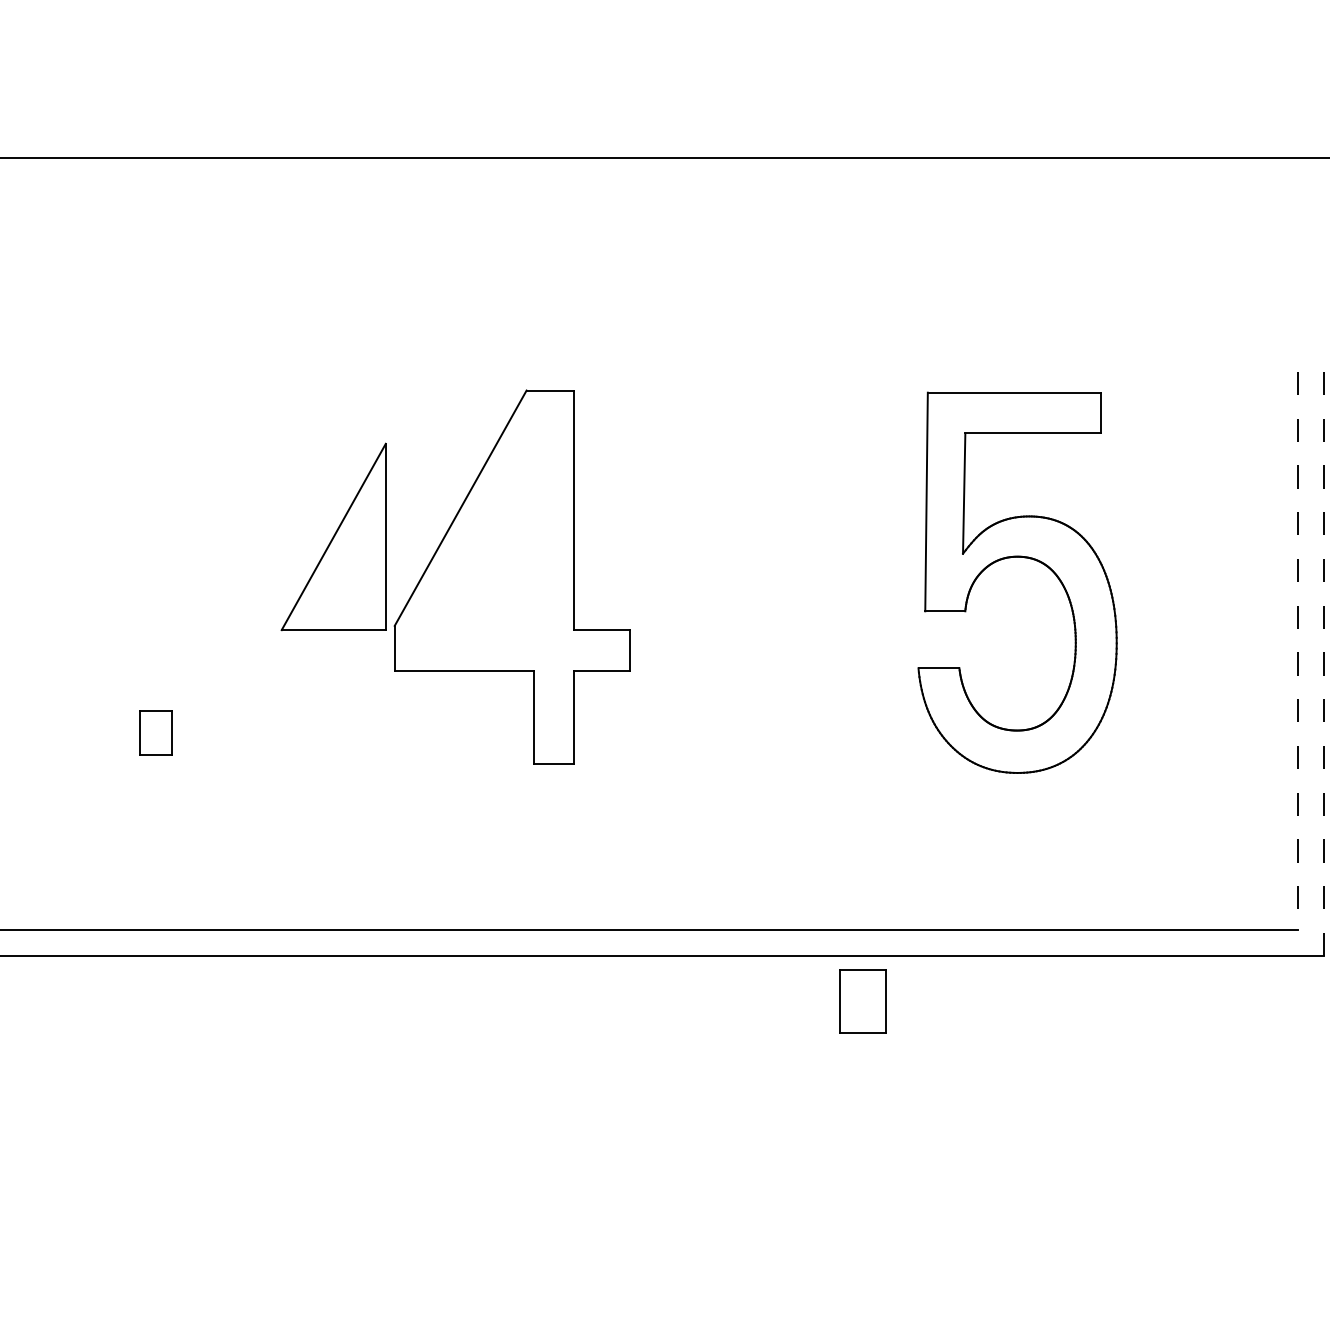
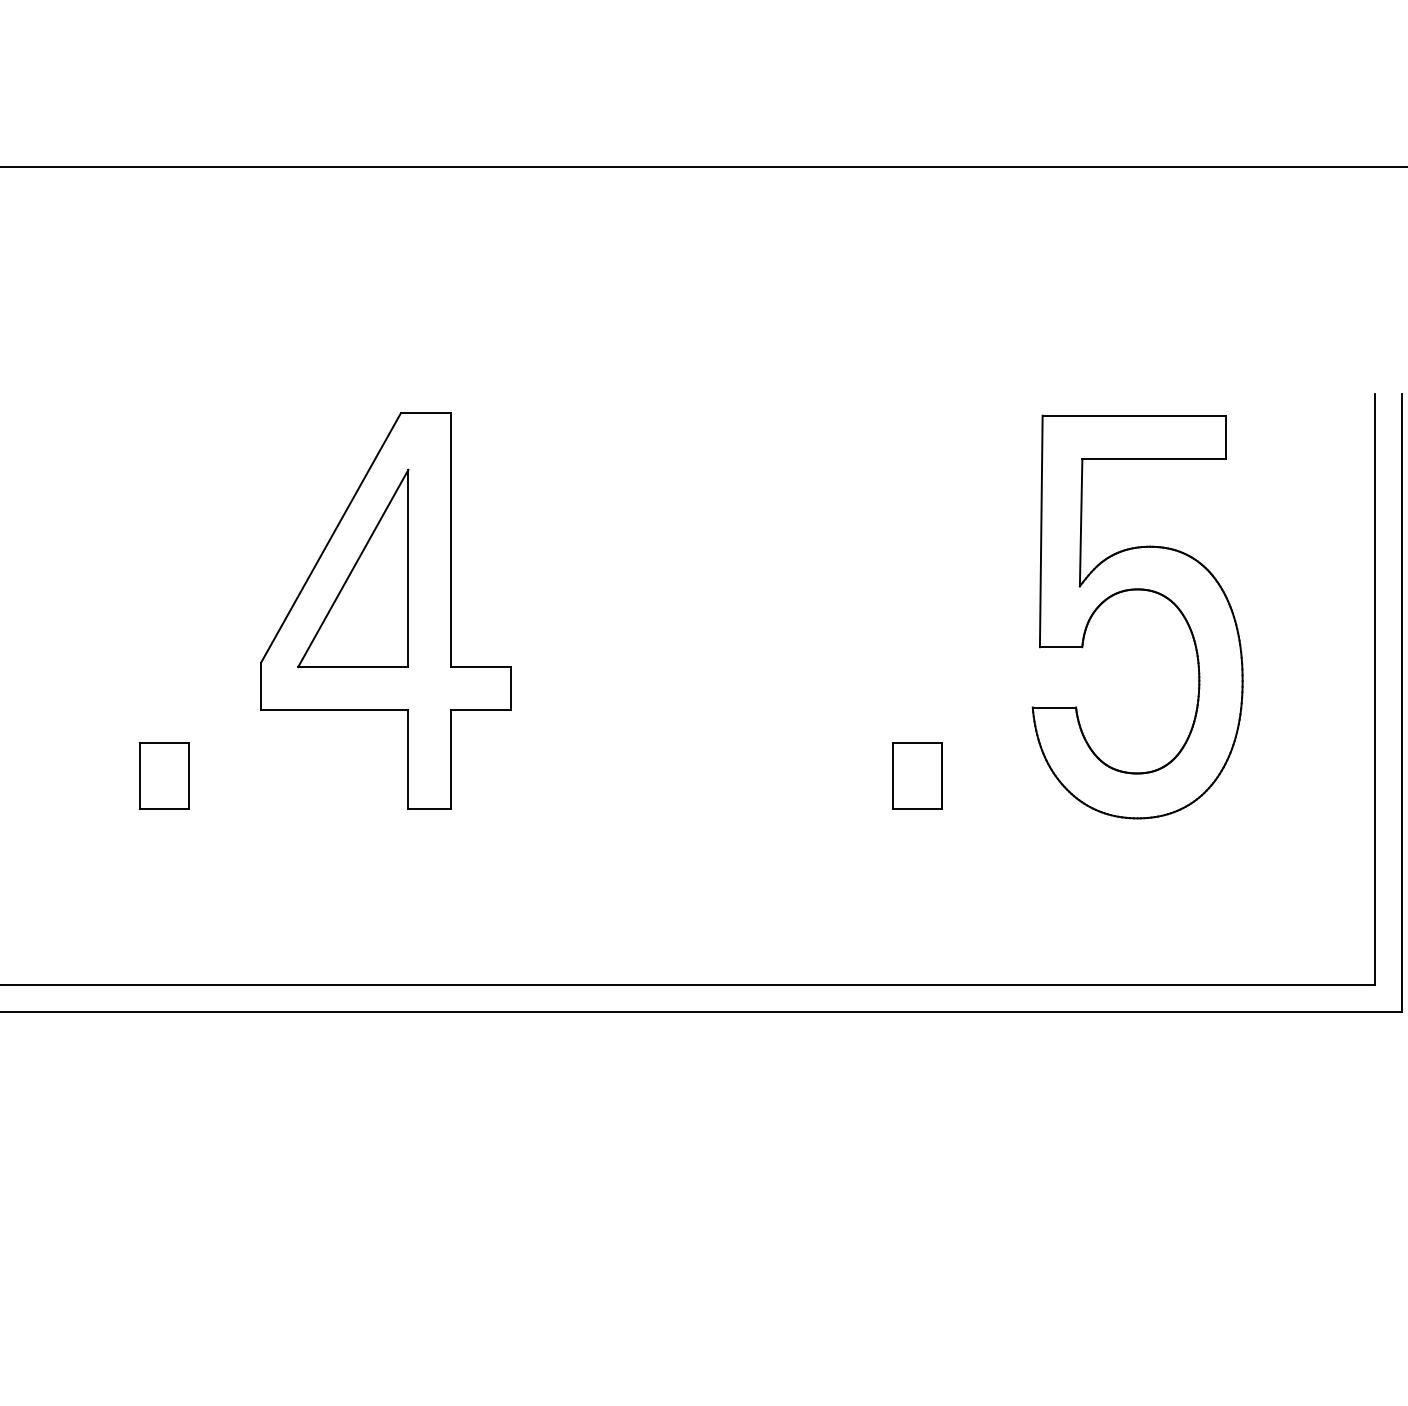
part: (1017, 557) -> (1137, 590), moved
part: (511, 576) -> (384, 610), moved
line: (1298, 651) -> (1374, 689), dashed -> solid
line: (1324, 663) -> (1402, 702), dashed -> solid
part: (155, 732) -> (164, 775), size x1.43
part: (862, 1001) -> (917, 775), moved

